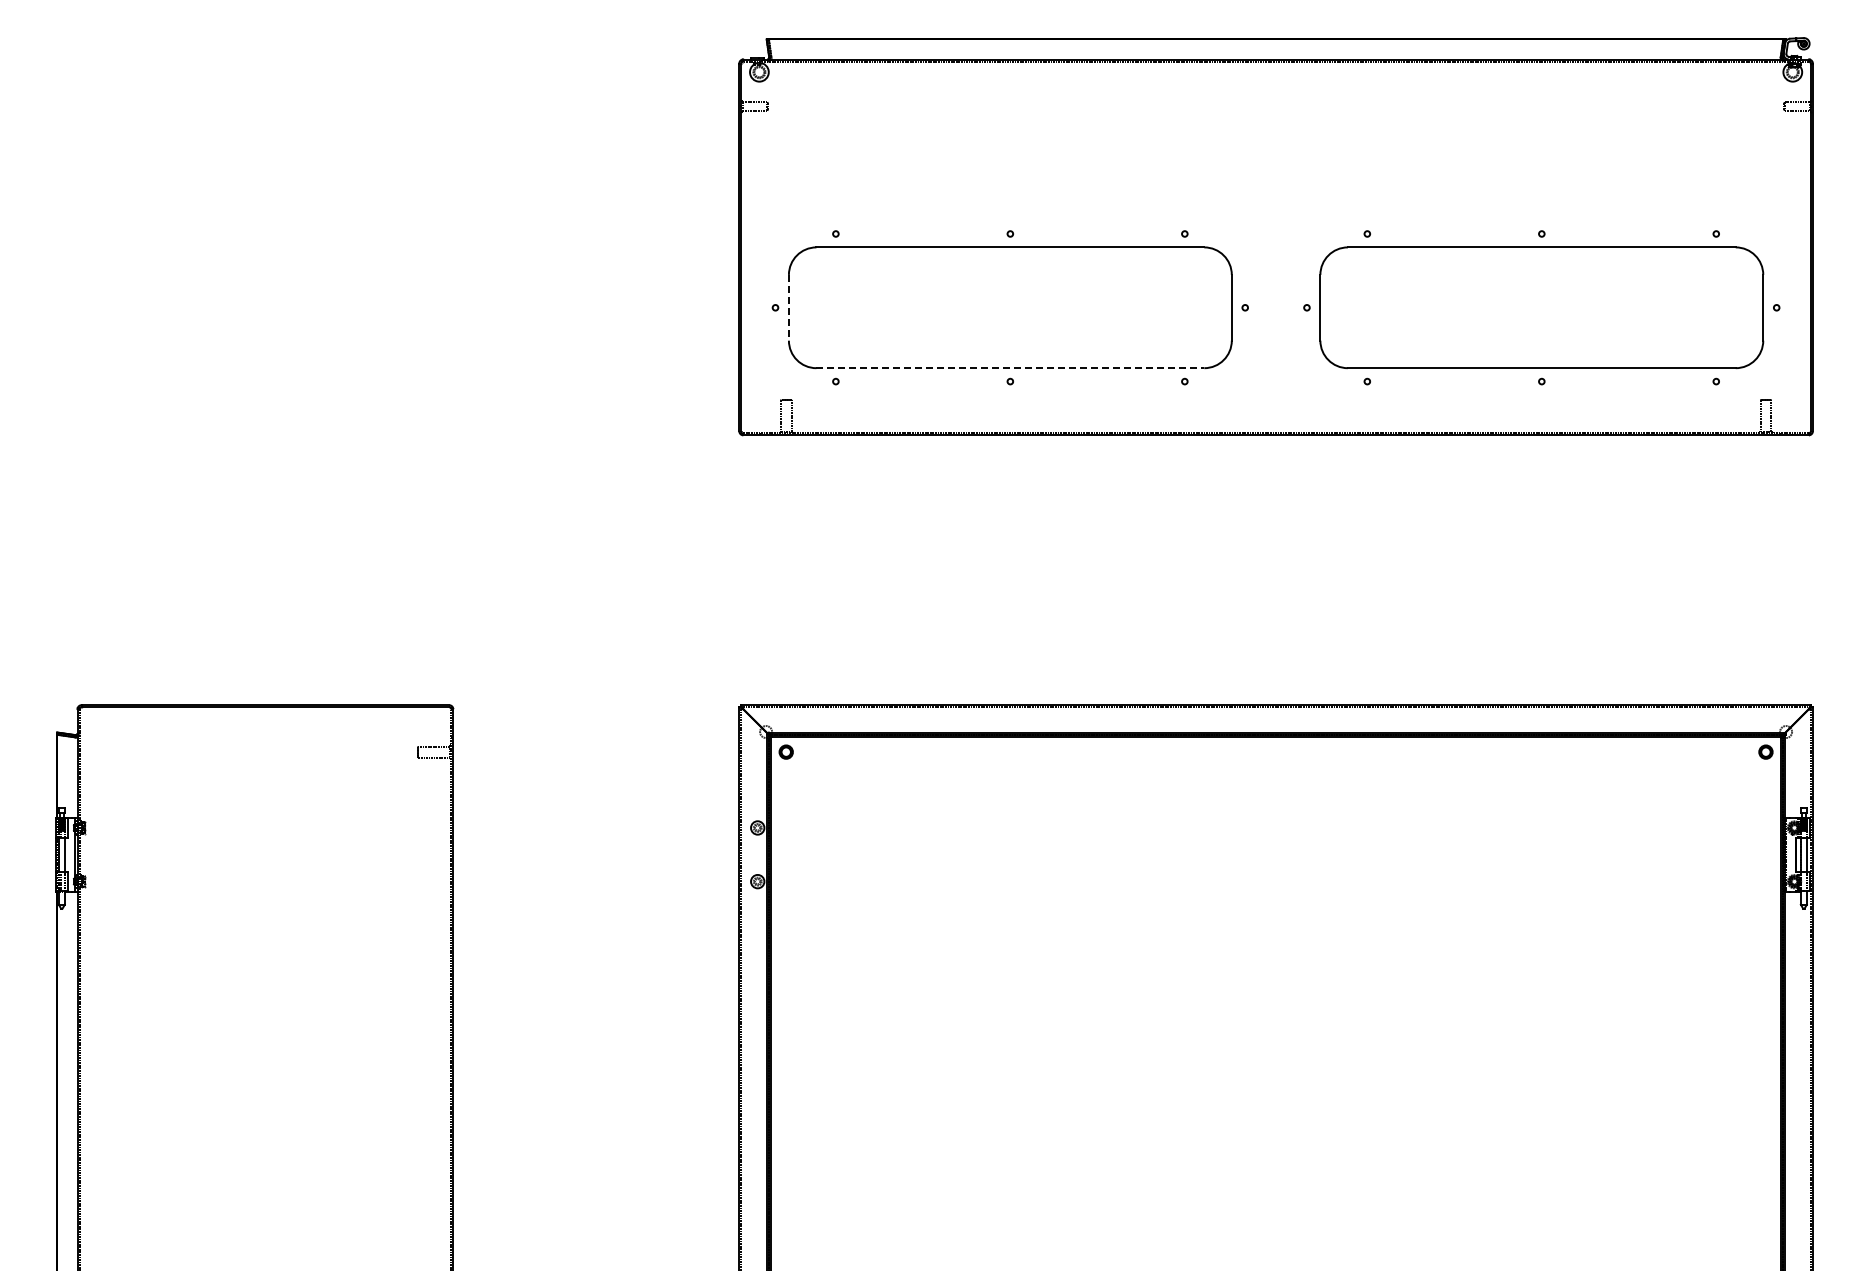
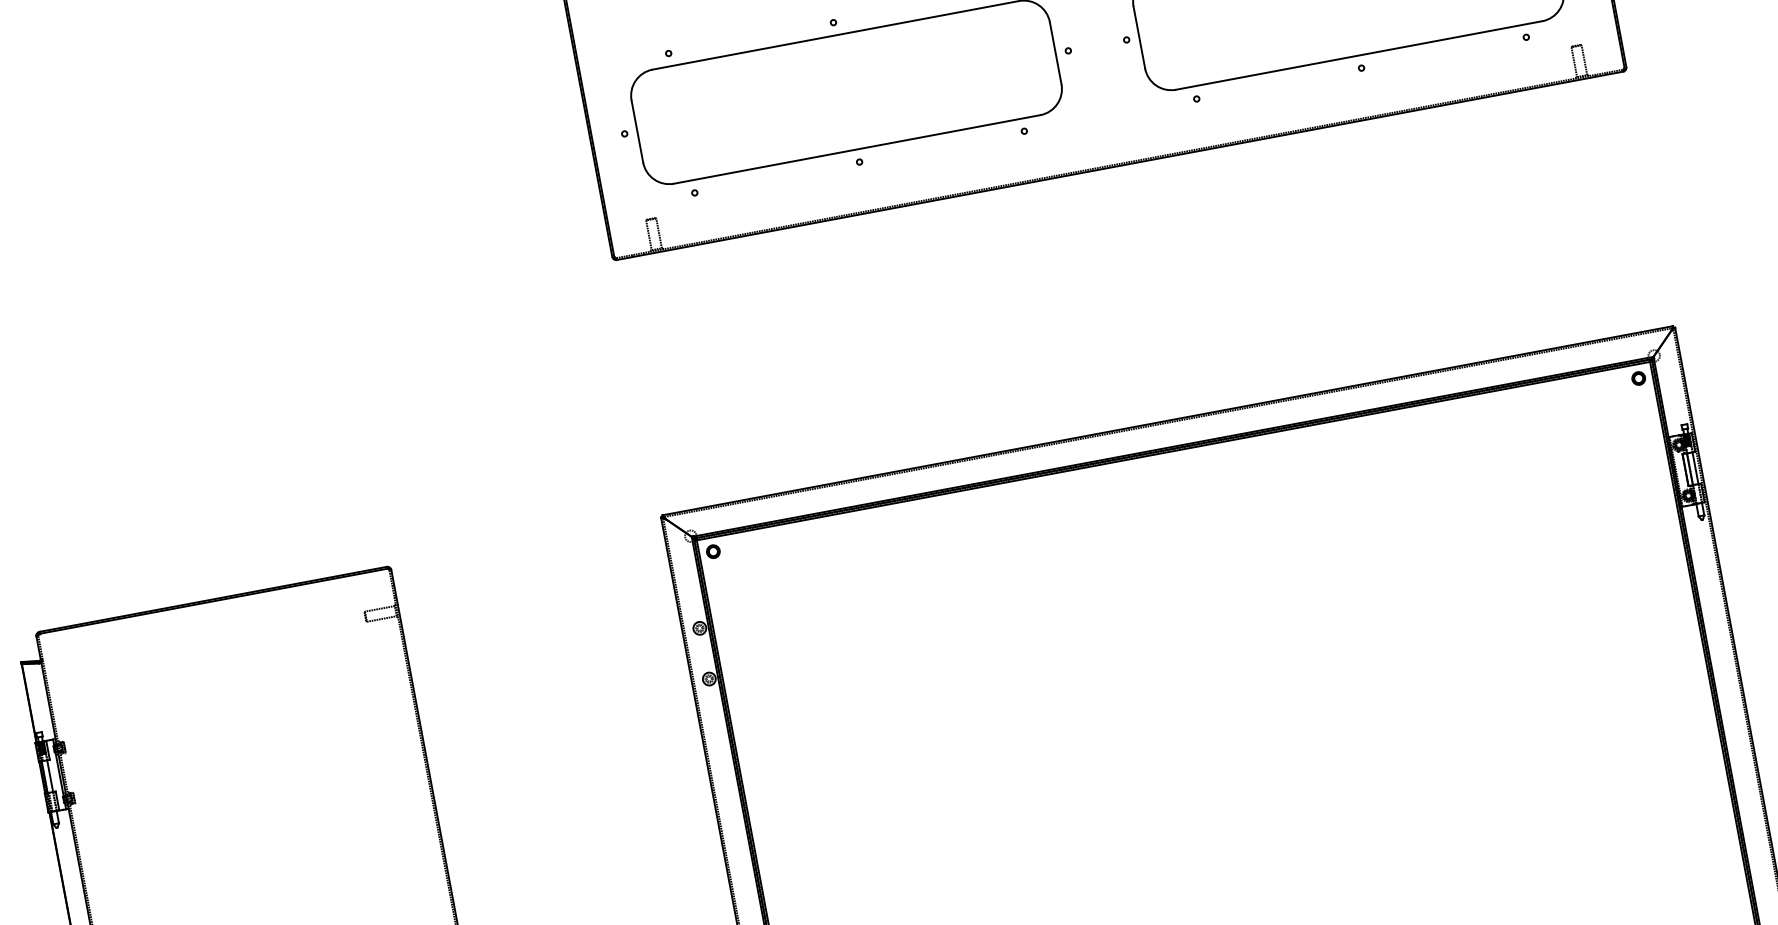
line: (788, 307) -> (636, 131), dashed -> solid
line: (1010, 368) -> (857, 149), dashed -> solid

